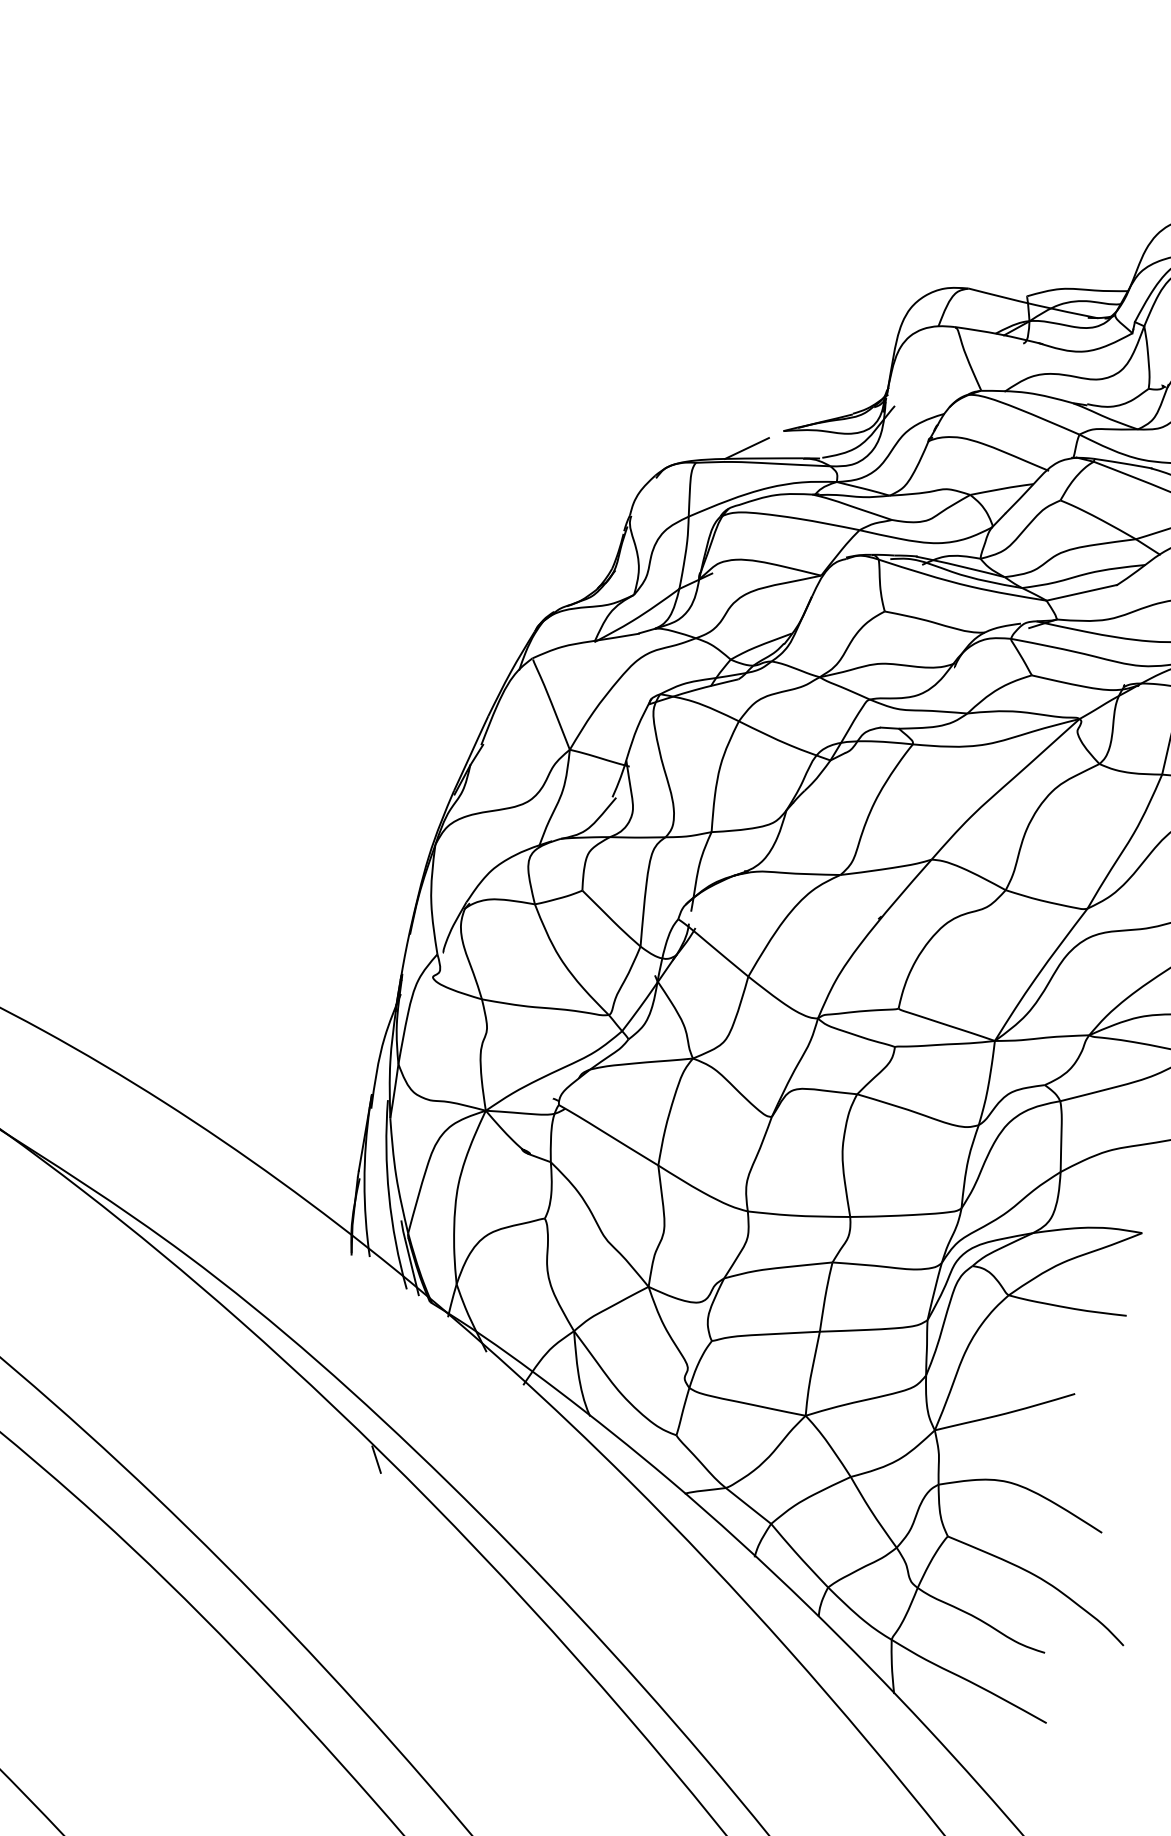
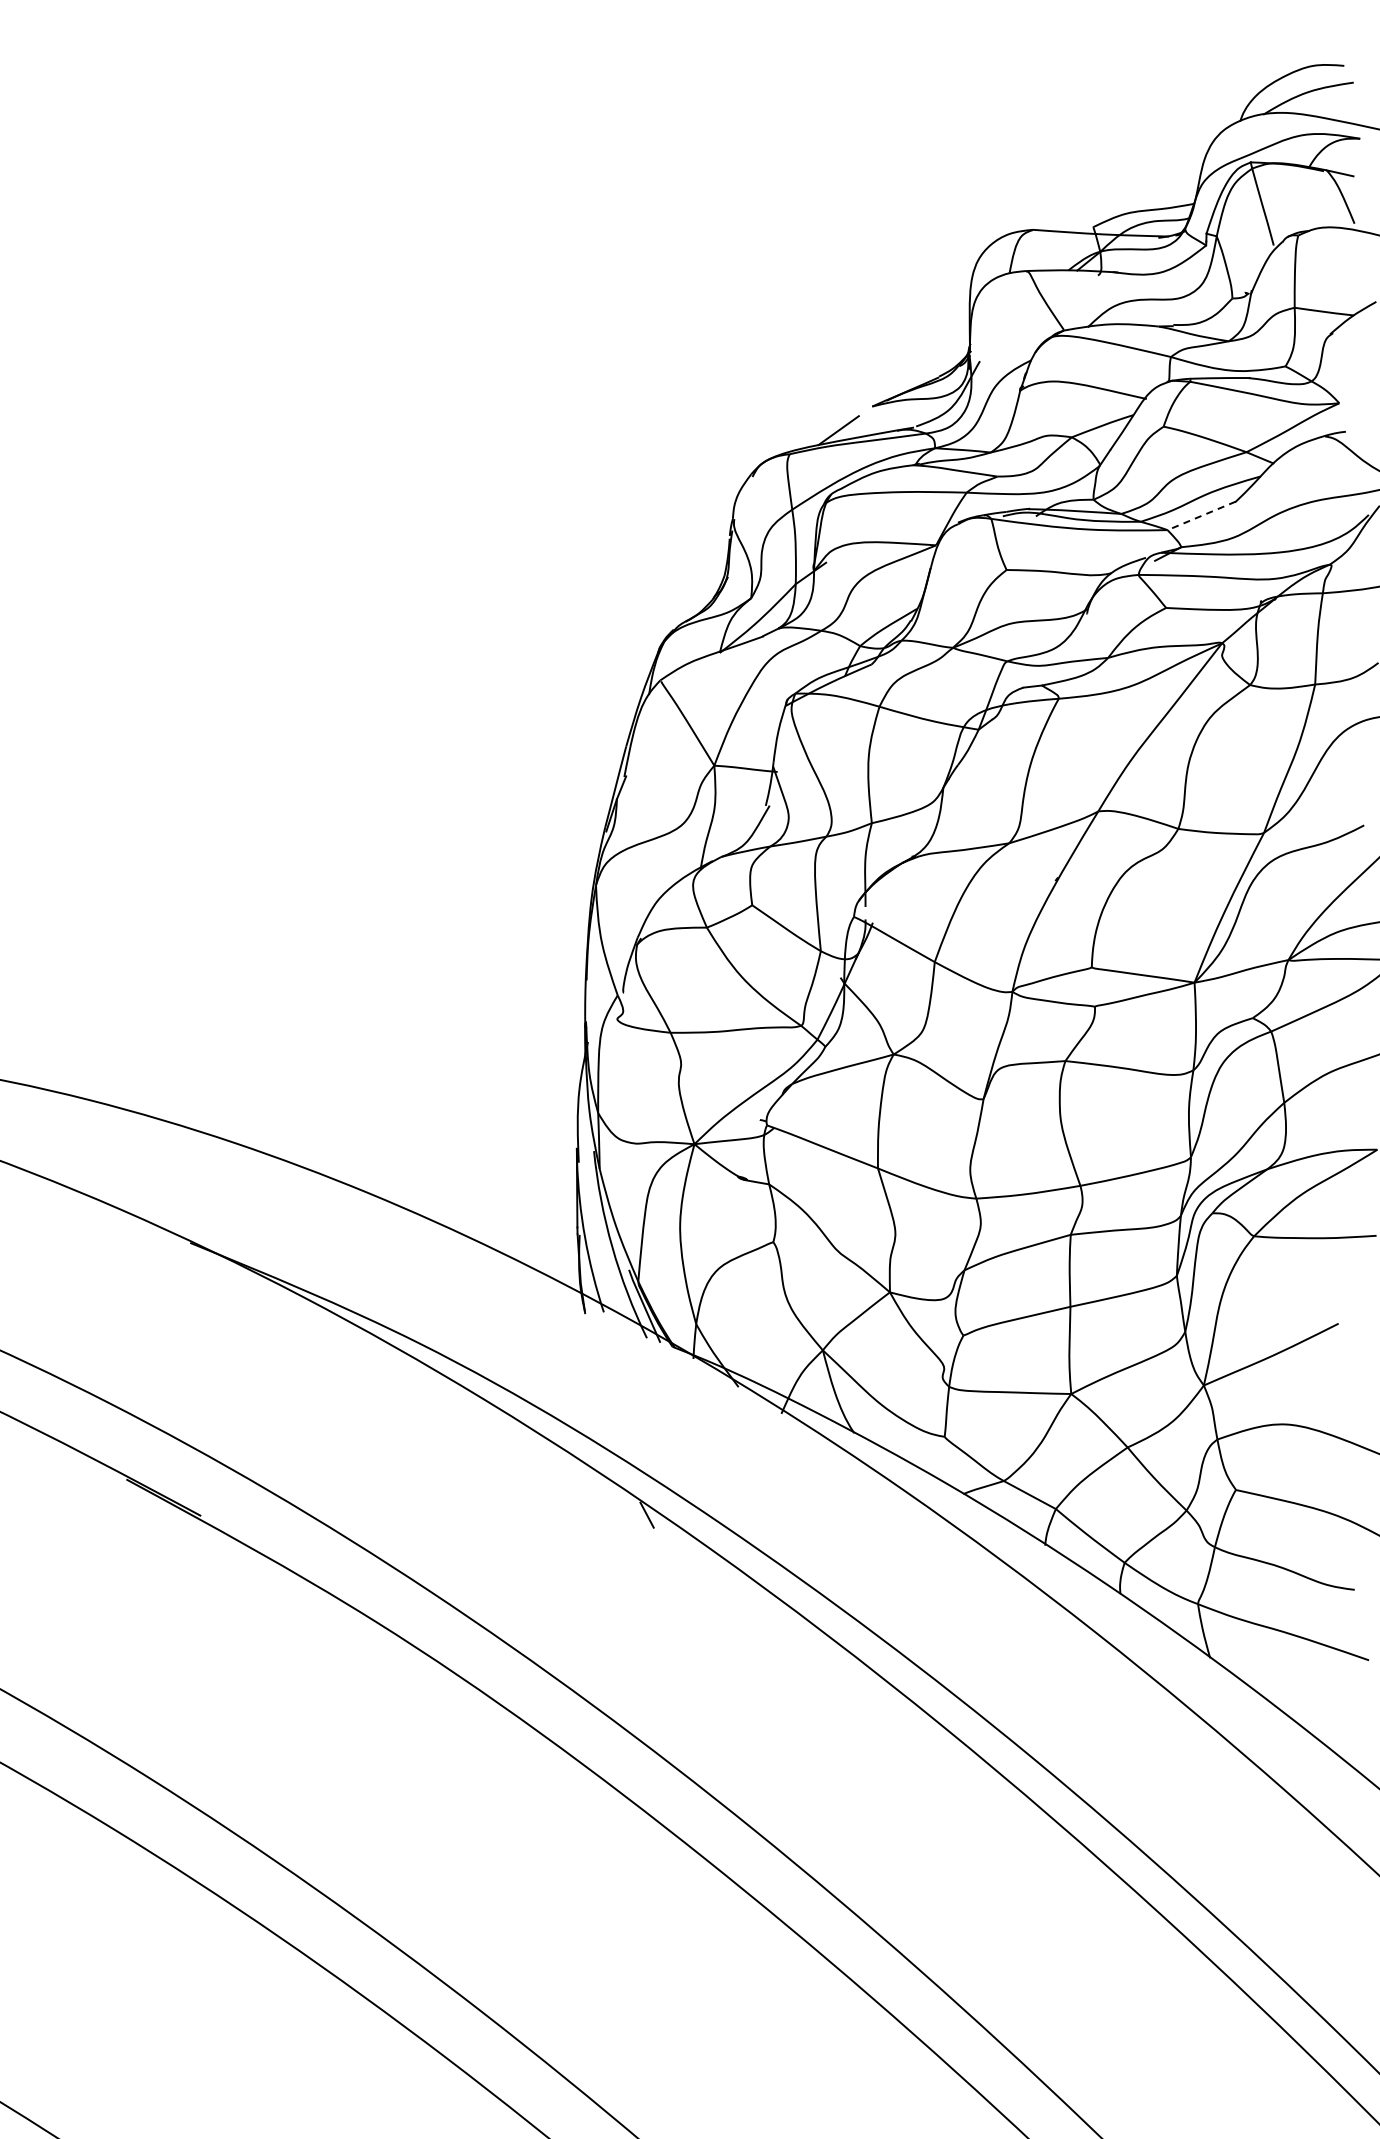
line: (1081, 592) -> (1201, 515), solid -> dashed

